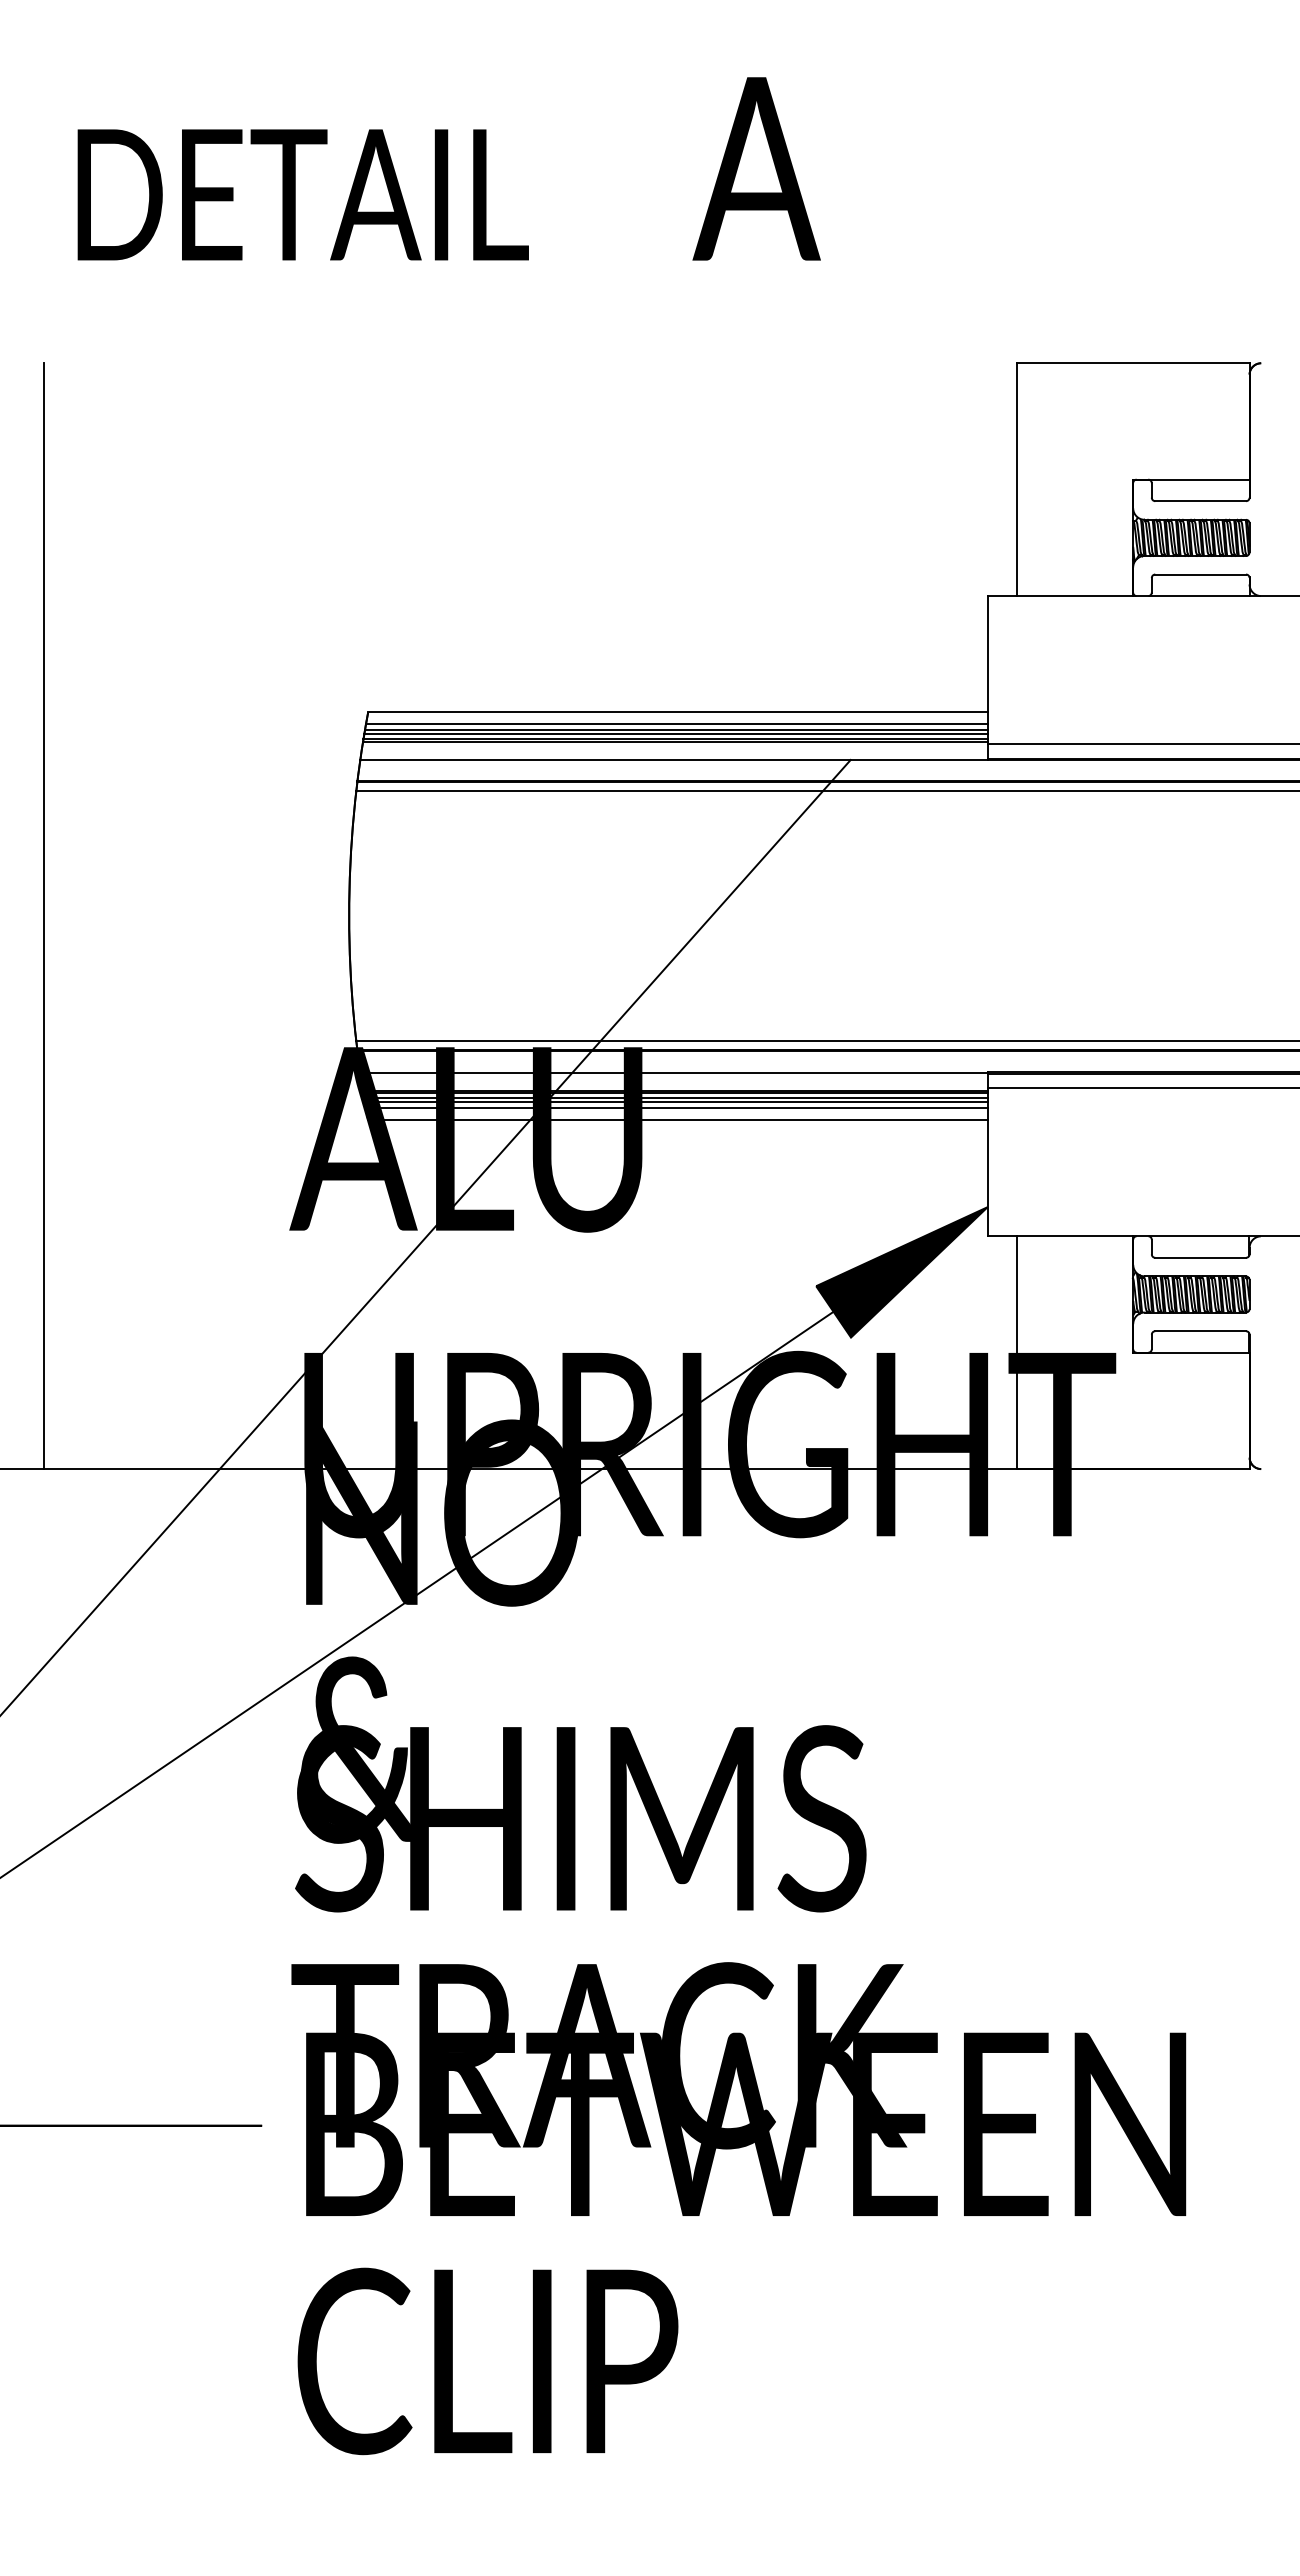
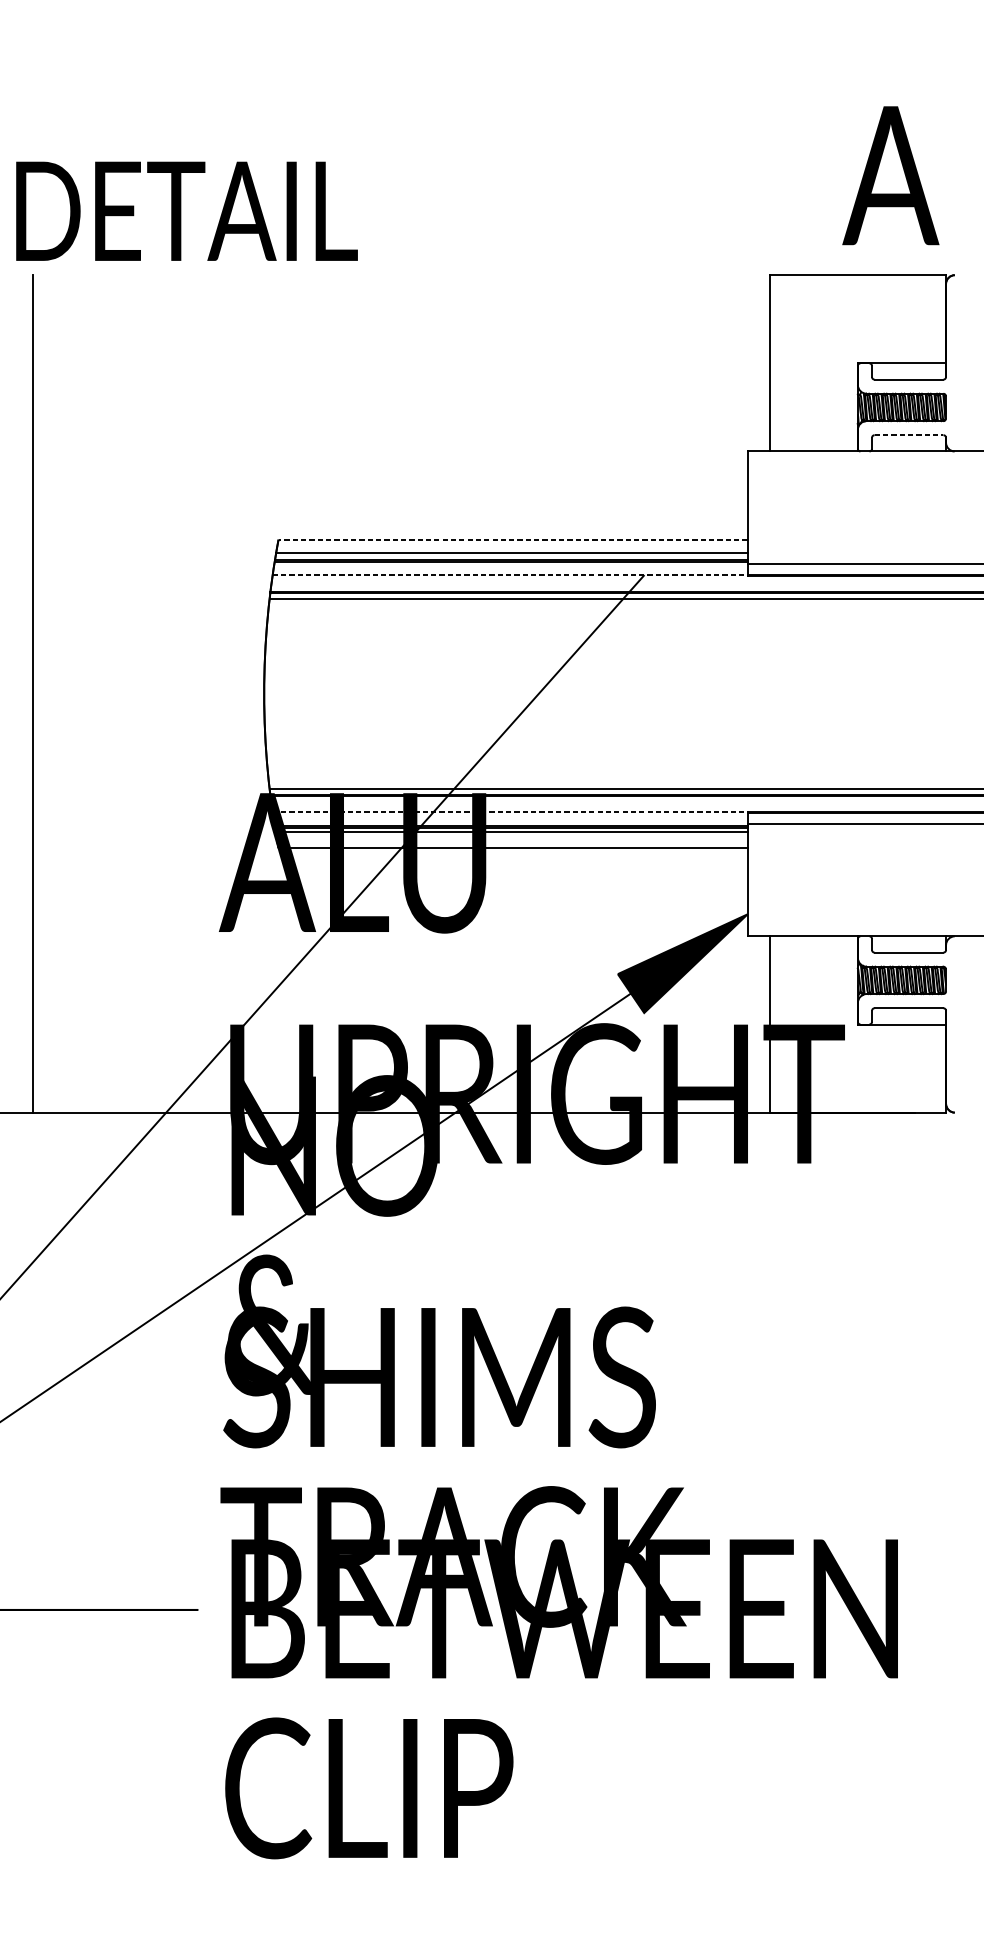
text: (756, 168) -> (890, 175), moved
text: (302, 194) -> (186, 211), moved
line: (1201, 574) -> (909, 435), solid -> dashed
line: (677, 712) -> (512, 539), solid -> dashed
line: (676, 724) -> (512, 548), removed
line: (675, 733) -> (511, 555), removed
line: (673, 759) -> (509, 575), solid -> dashed
line: (674, 1072) -> (510, 812), solid -> dashed
line: (676, 1102) -> (512, 835), removed
line: (676, 1108) -> (512, 839), removed

